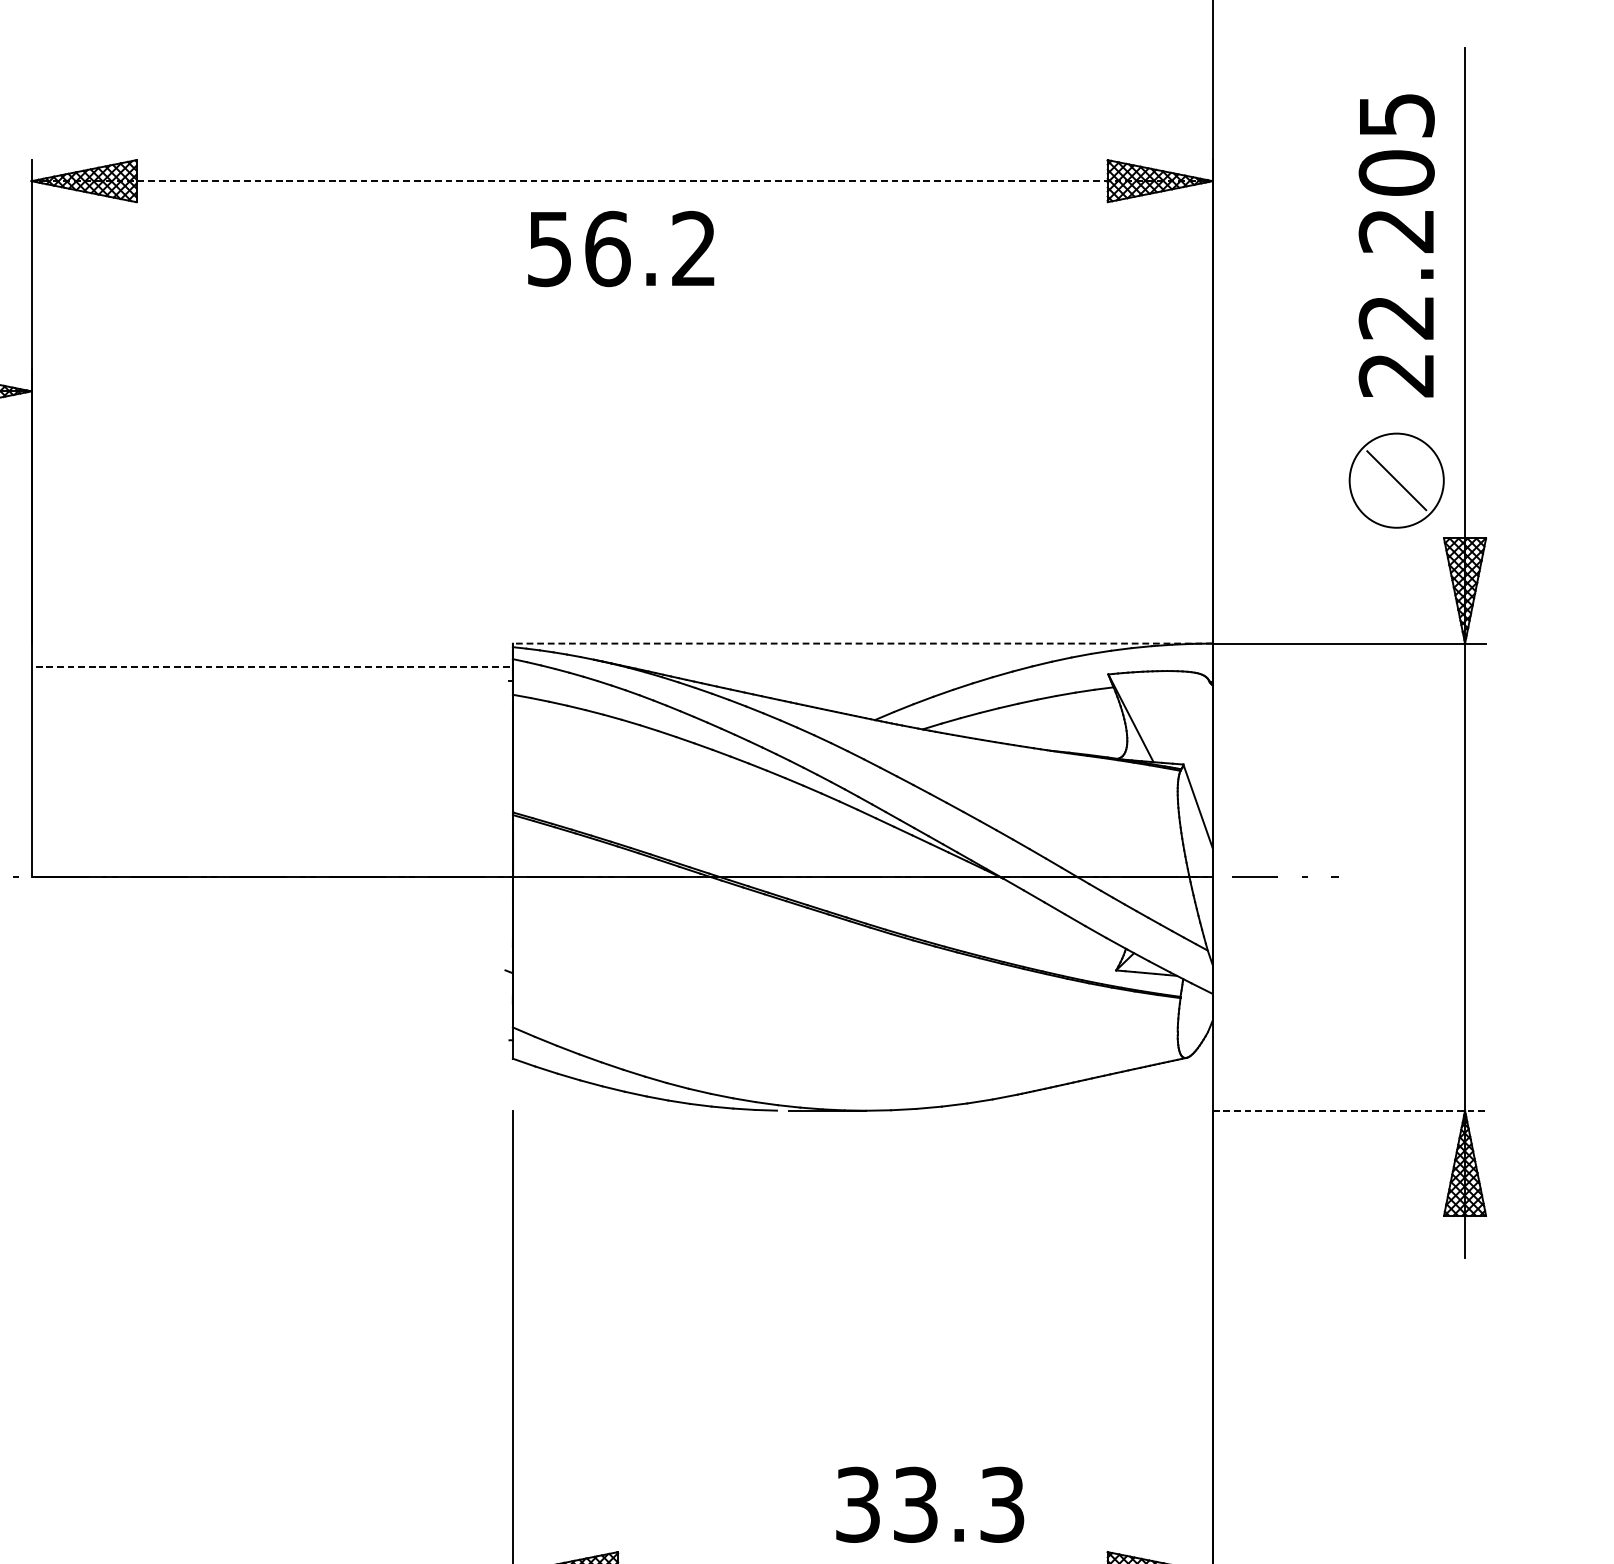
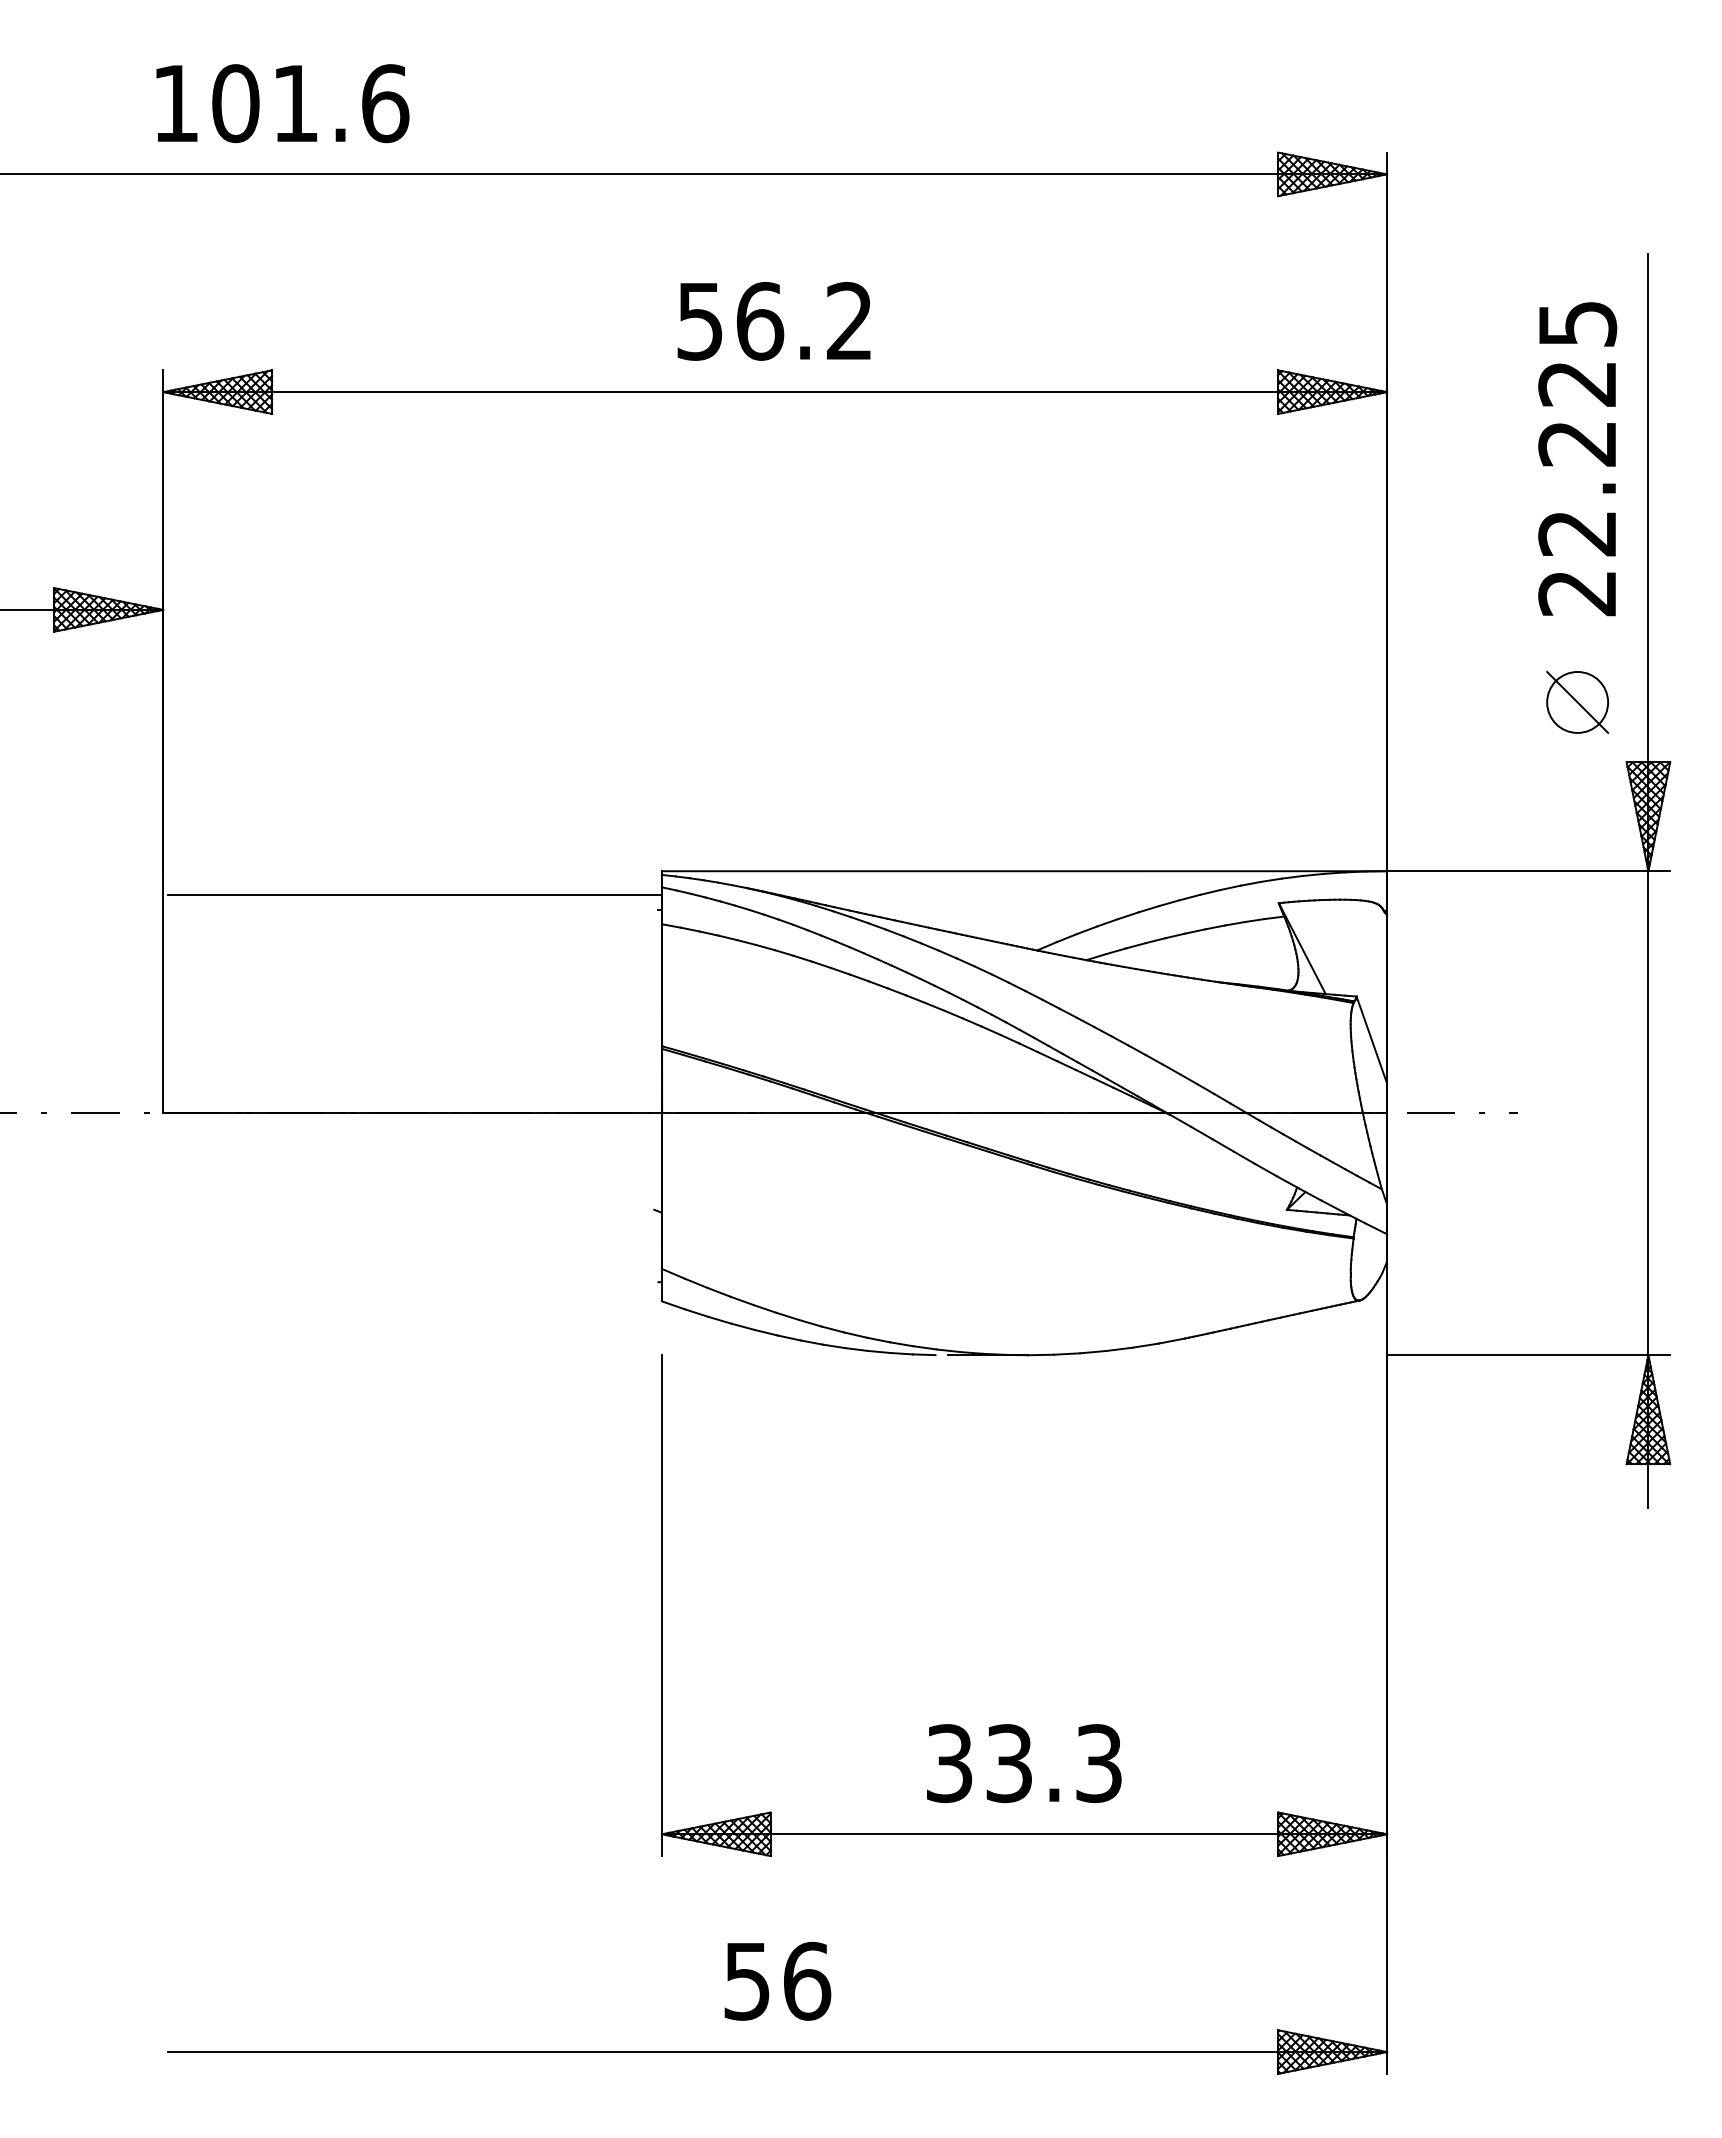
text: (1396, 172) -> (1577, 383), 22.205 -> 22.225
line: (622, 181) -> (775, 392), dashed -> solid
text: (620, 249) -> (773, 321), moved
circle: (1396, 479) -> (1577, 701), size x0.62
line: (862, 643) -> (1024, 871), dashed -> solid
line: (275, 667) -> (415, 895), dashed -> solid
line: (1349, 1111) -> (1528, 1355), dashed -> solid
text: (930, 1504) -> (1024, 1763), moved

